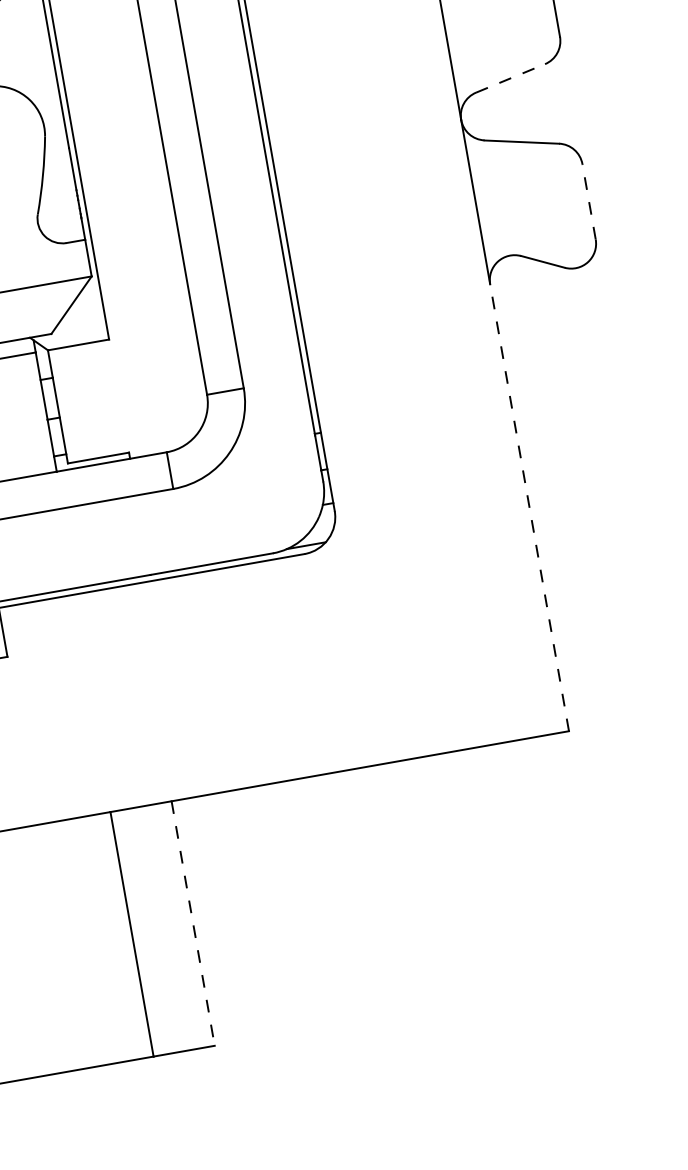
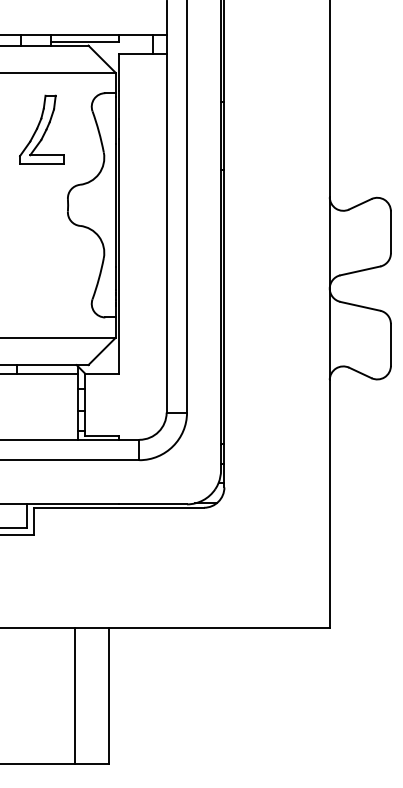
line: (510, 77) -> (360, 270), dashed -> solid
line: (588, 201) -> (390, 344), dashed -> solid
line: (528, 506) -> (329, 503), dashed -> solid
line: (192, 923) -> (108, 696), dashed -> solid

